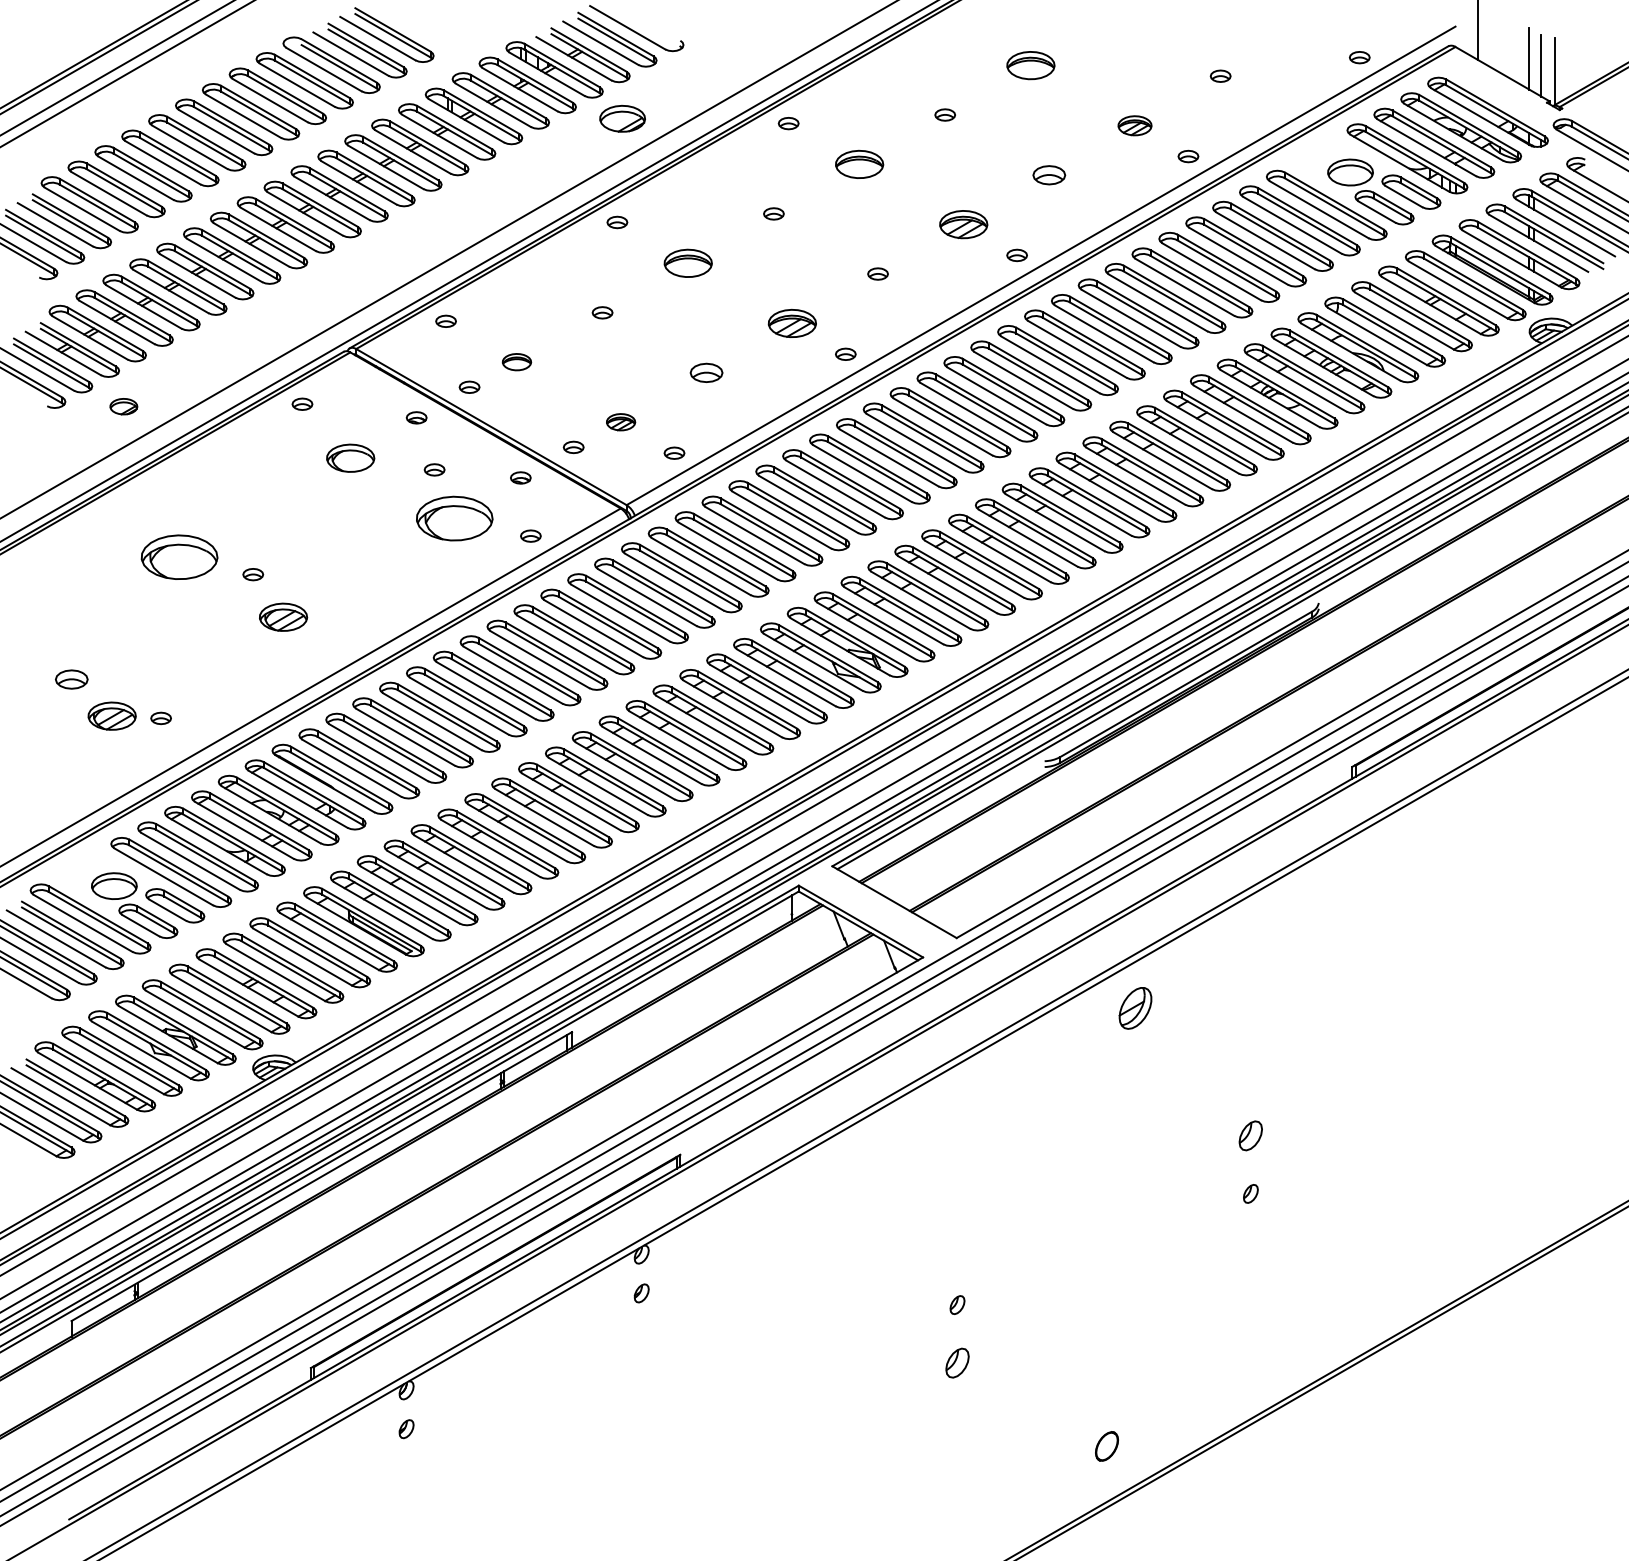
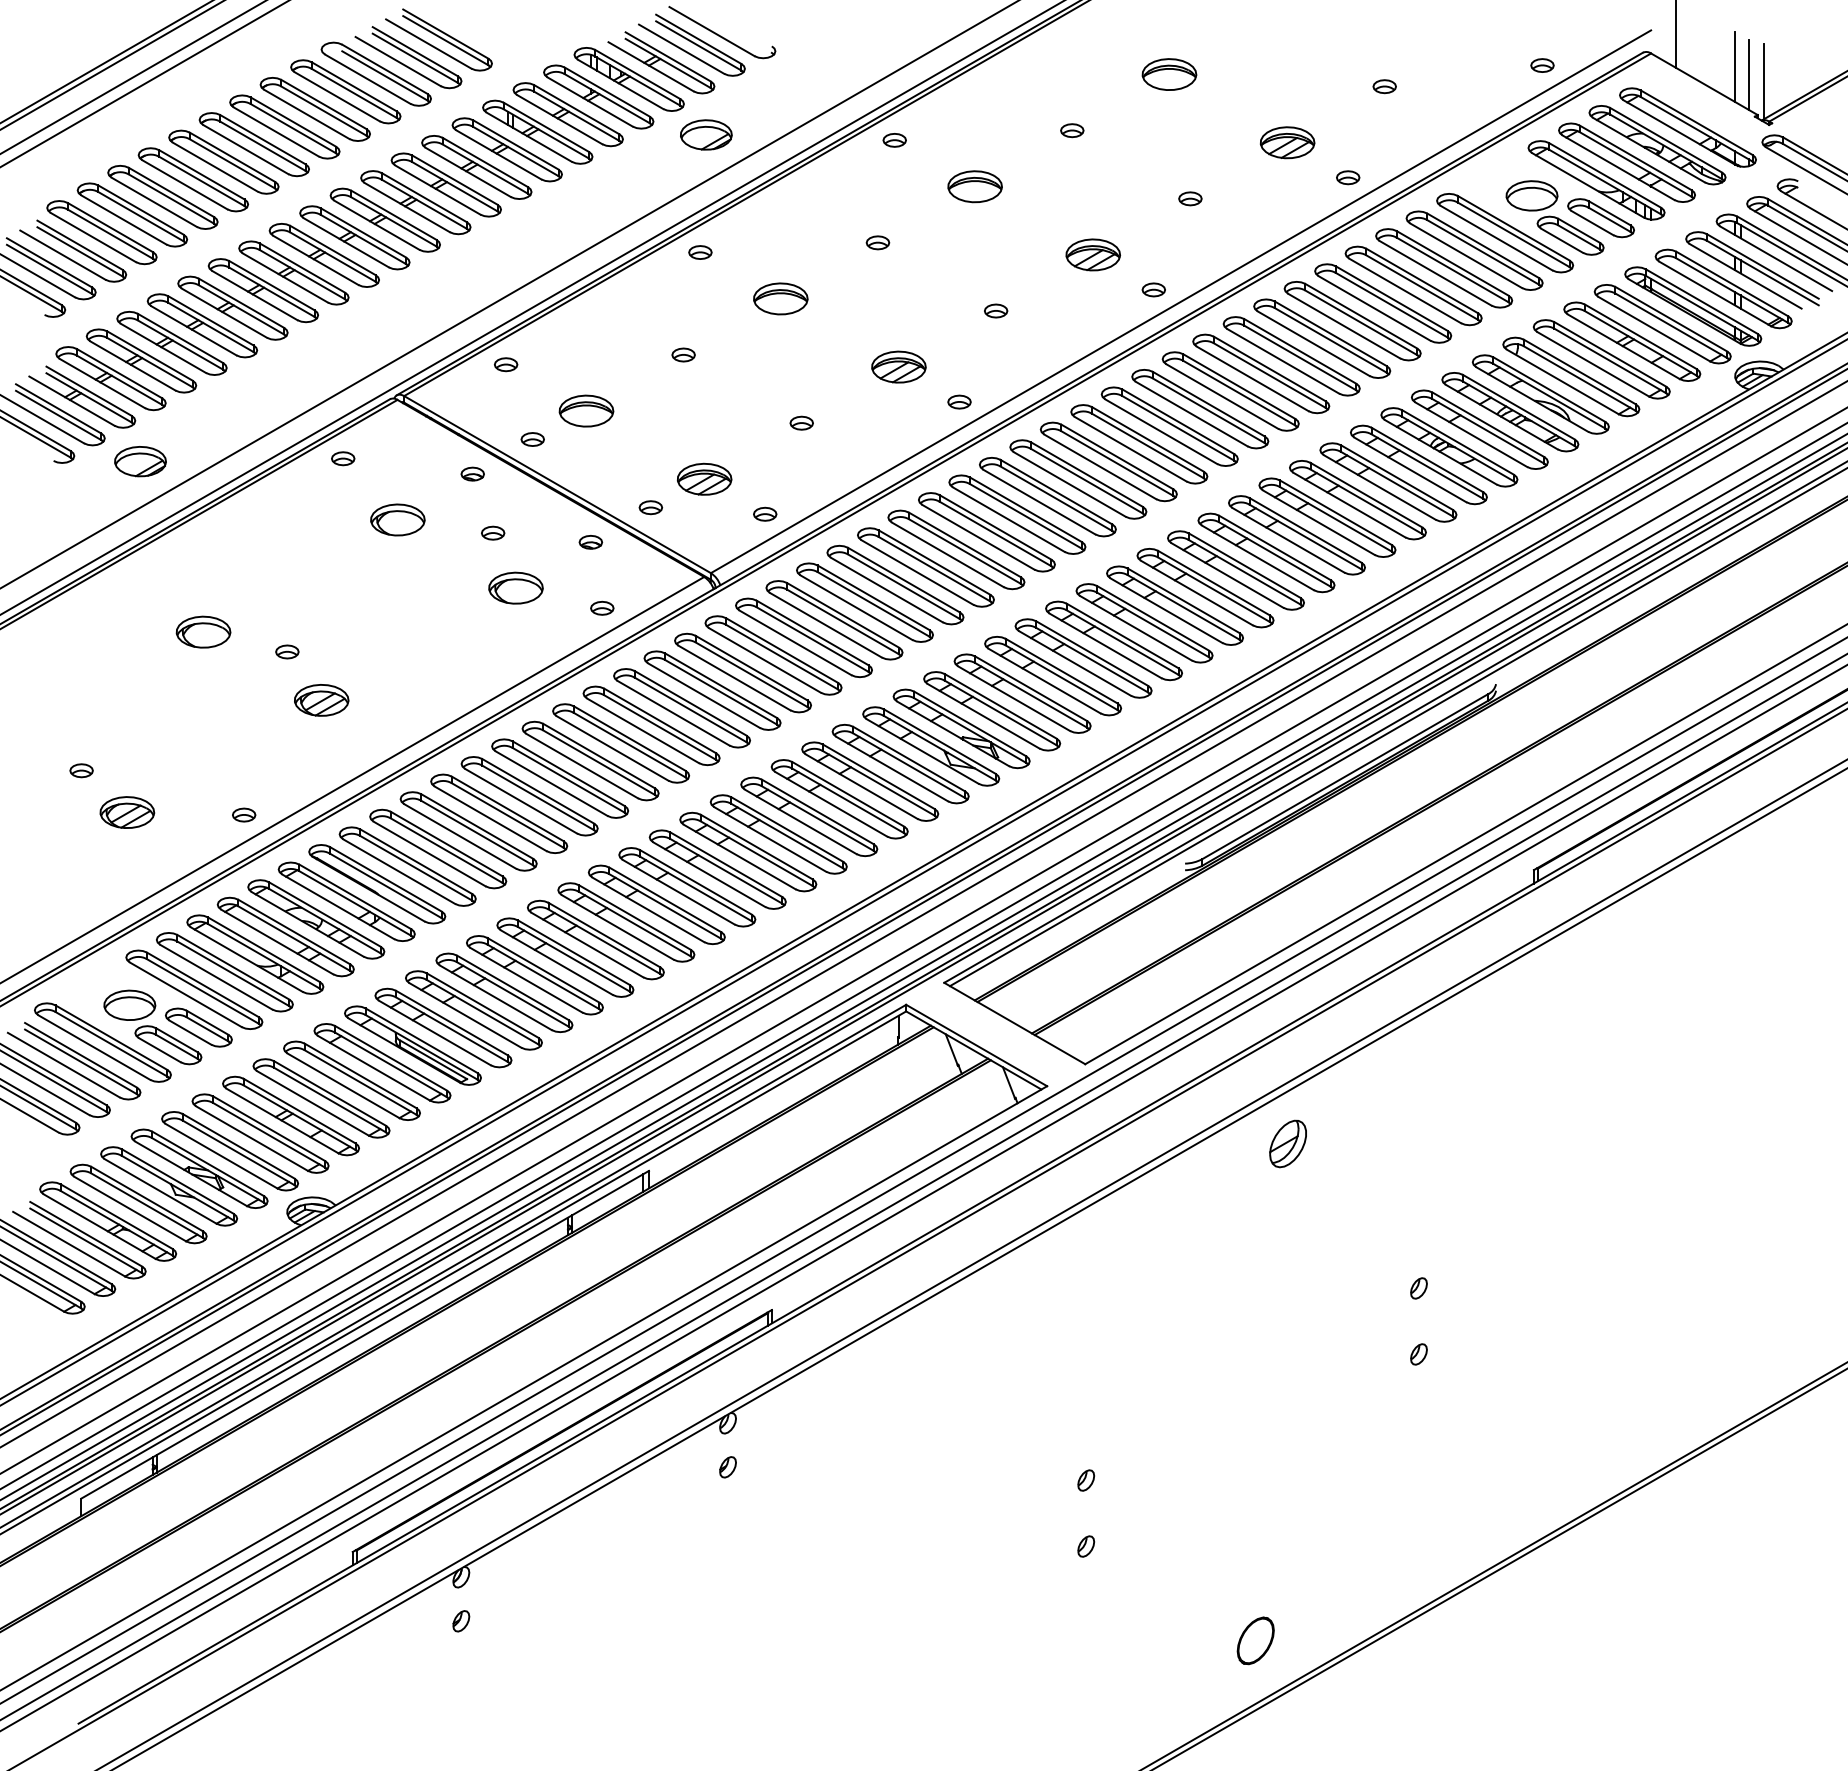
part: (1134, 125) -> (1286, 142), size x1.43
part: (1049, 174) -> (1190, 198), size x0.62
part: (516, 361) -> (585, 410), size x1.67
part: (706, 372) -> (801, 422), size x0.62
part: (123, 406) -> (140, 461), size x1.67
part: (620, 421) -> (703, 478), size x1.67
part: (454, 517) -> (515, 587), size x0.62
part: (178, 556) -> (202, 631), size x0.62
part: (71, 678) -> (81, 769), size x0.62
part: (160, 718) -> (243, 815), moved
part: (1250, 1135) -> (1418, 1288), size x0.62
part: (957, 1363) -> (1086, 1546), size x0.62
part: (1106, 1446) -> (1255, 1640), size x1.43

